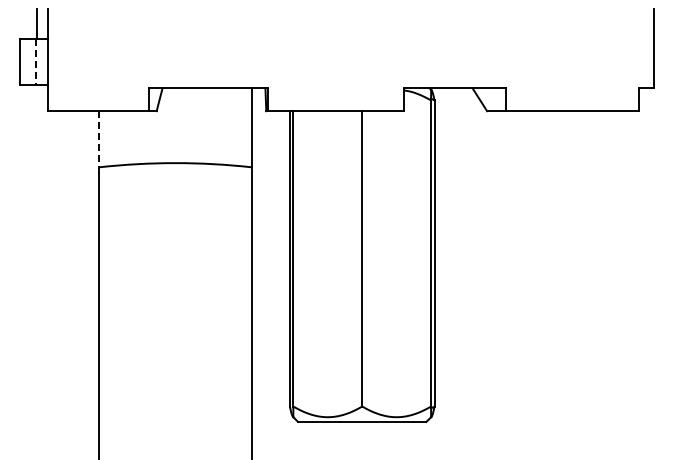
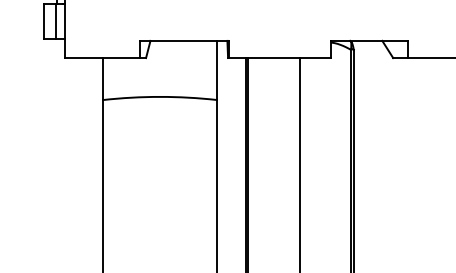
line: (36, 62) -> (56, 21), dashed -> solid
line: (99, 139) -> (103, 79), dashed -> solid

